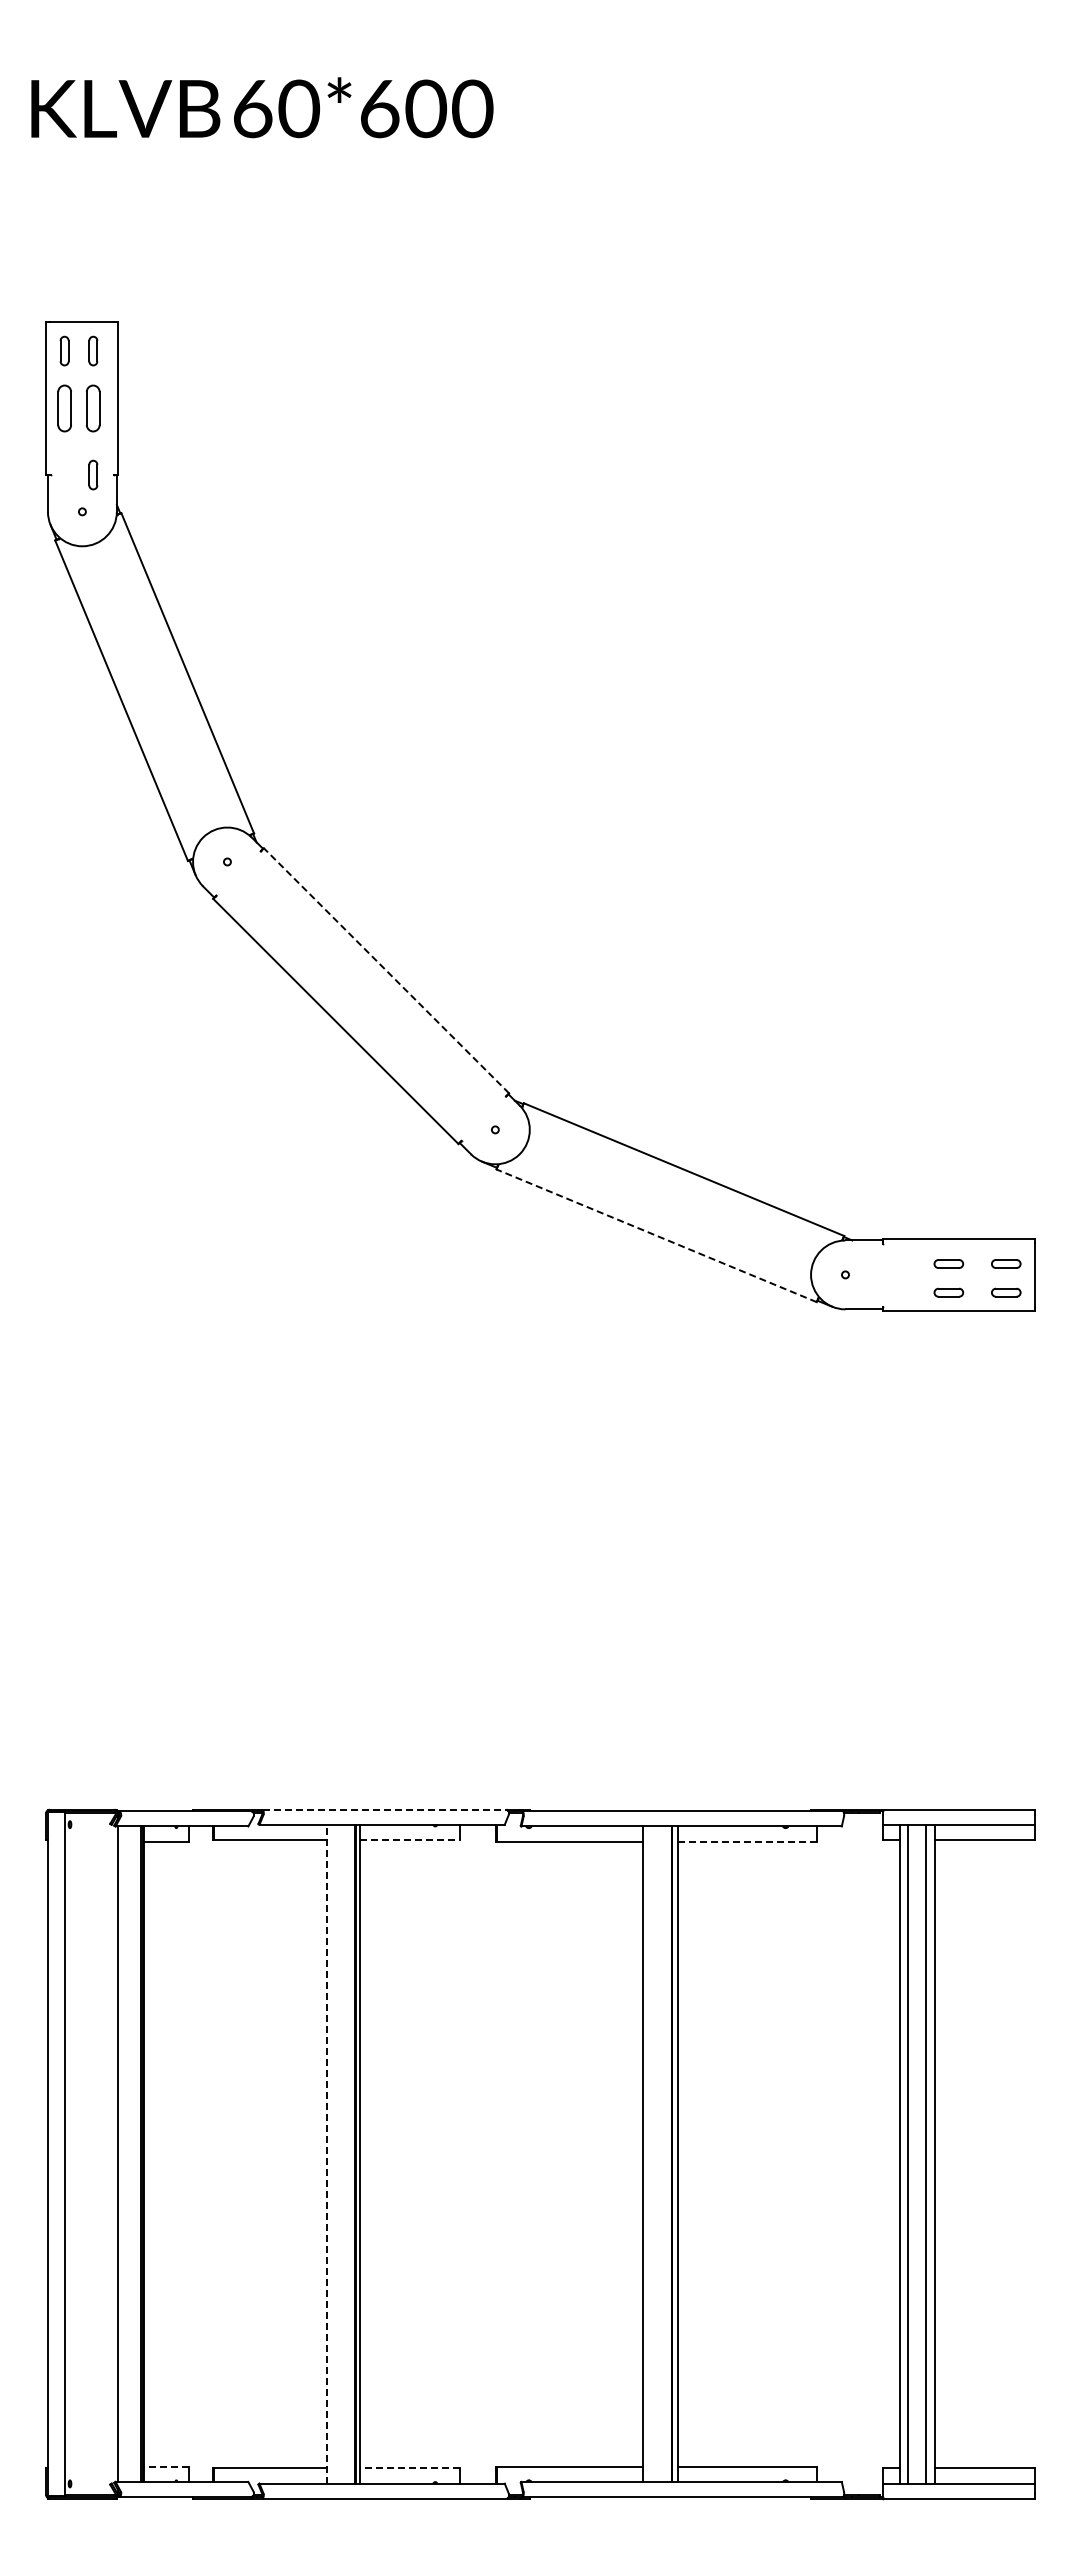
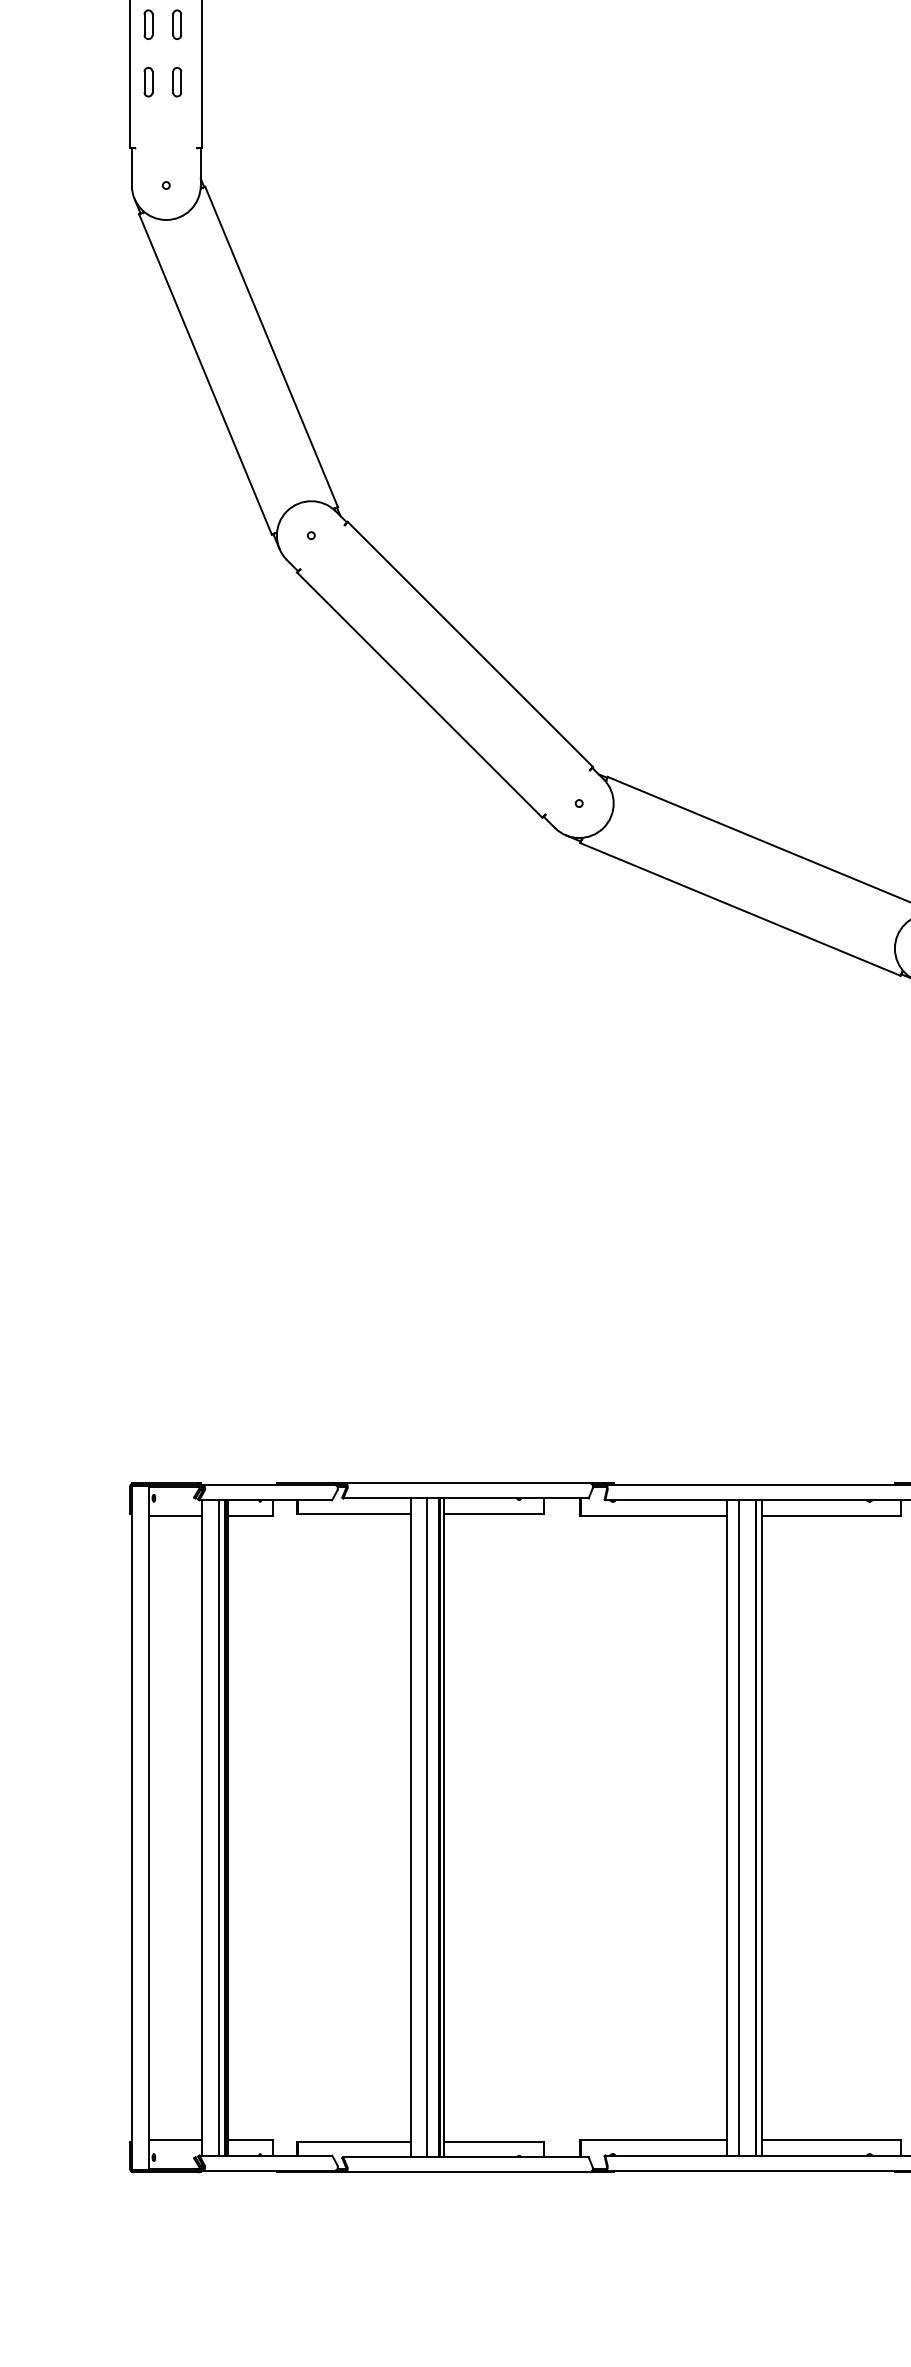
part: (64, 408) -> (148, 82), size x0.62
part: (93, 408) -> (177, 82), size x0.62
part: (93, 474) -> (177, 148), removed
line: (386, 970) -> (470, 644), dashed -> solid
line: (656, 1235) -> (740, 909), dashed -> solid
line: (384, 1809) -> (468, 1483), dashed -> solid
line: (410, 1840) -> (494, 1514), dashed -> solid
line: (91, 1841) -> (175, 1515), added
line: (747, 1841) -> (831, 1515), dashed -> solid
line: (135, 2153) -> (219, 1827), added
line: (326, 2153) -> (410, 1827), dashed -> solid
line: (342, 2153) -> (426, 1827), added
line: (655, 2153) -> (739, 1827), added
line: (91, 2466) -> (175, 2140), added
line: (166, 2466) -> (250, 2140), dashed -> solid
line: (409, 2468) -> (493, 2142), dashed -> solid

